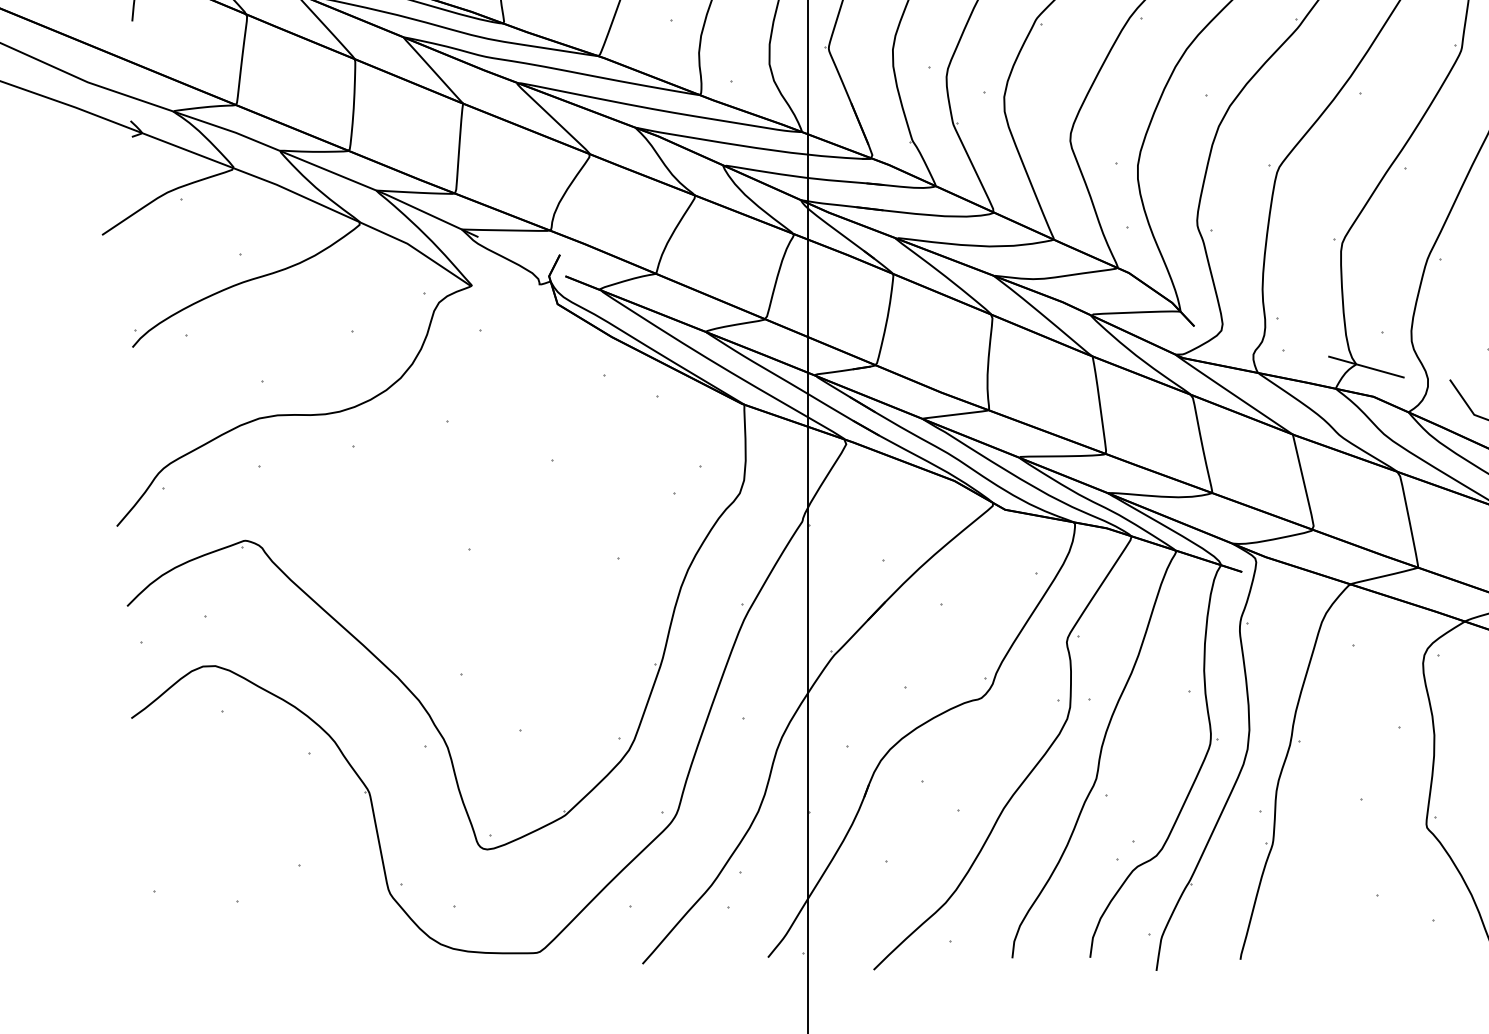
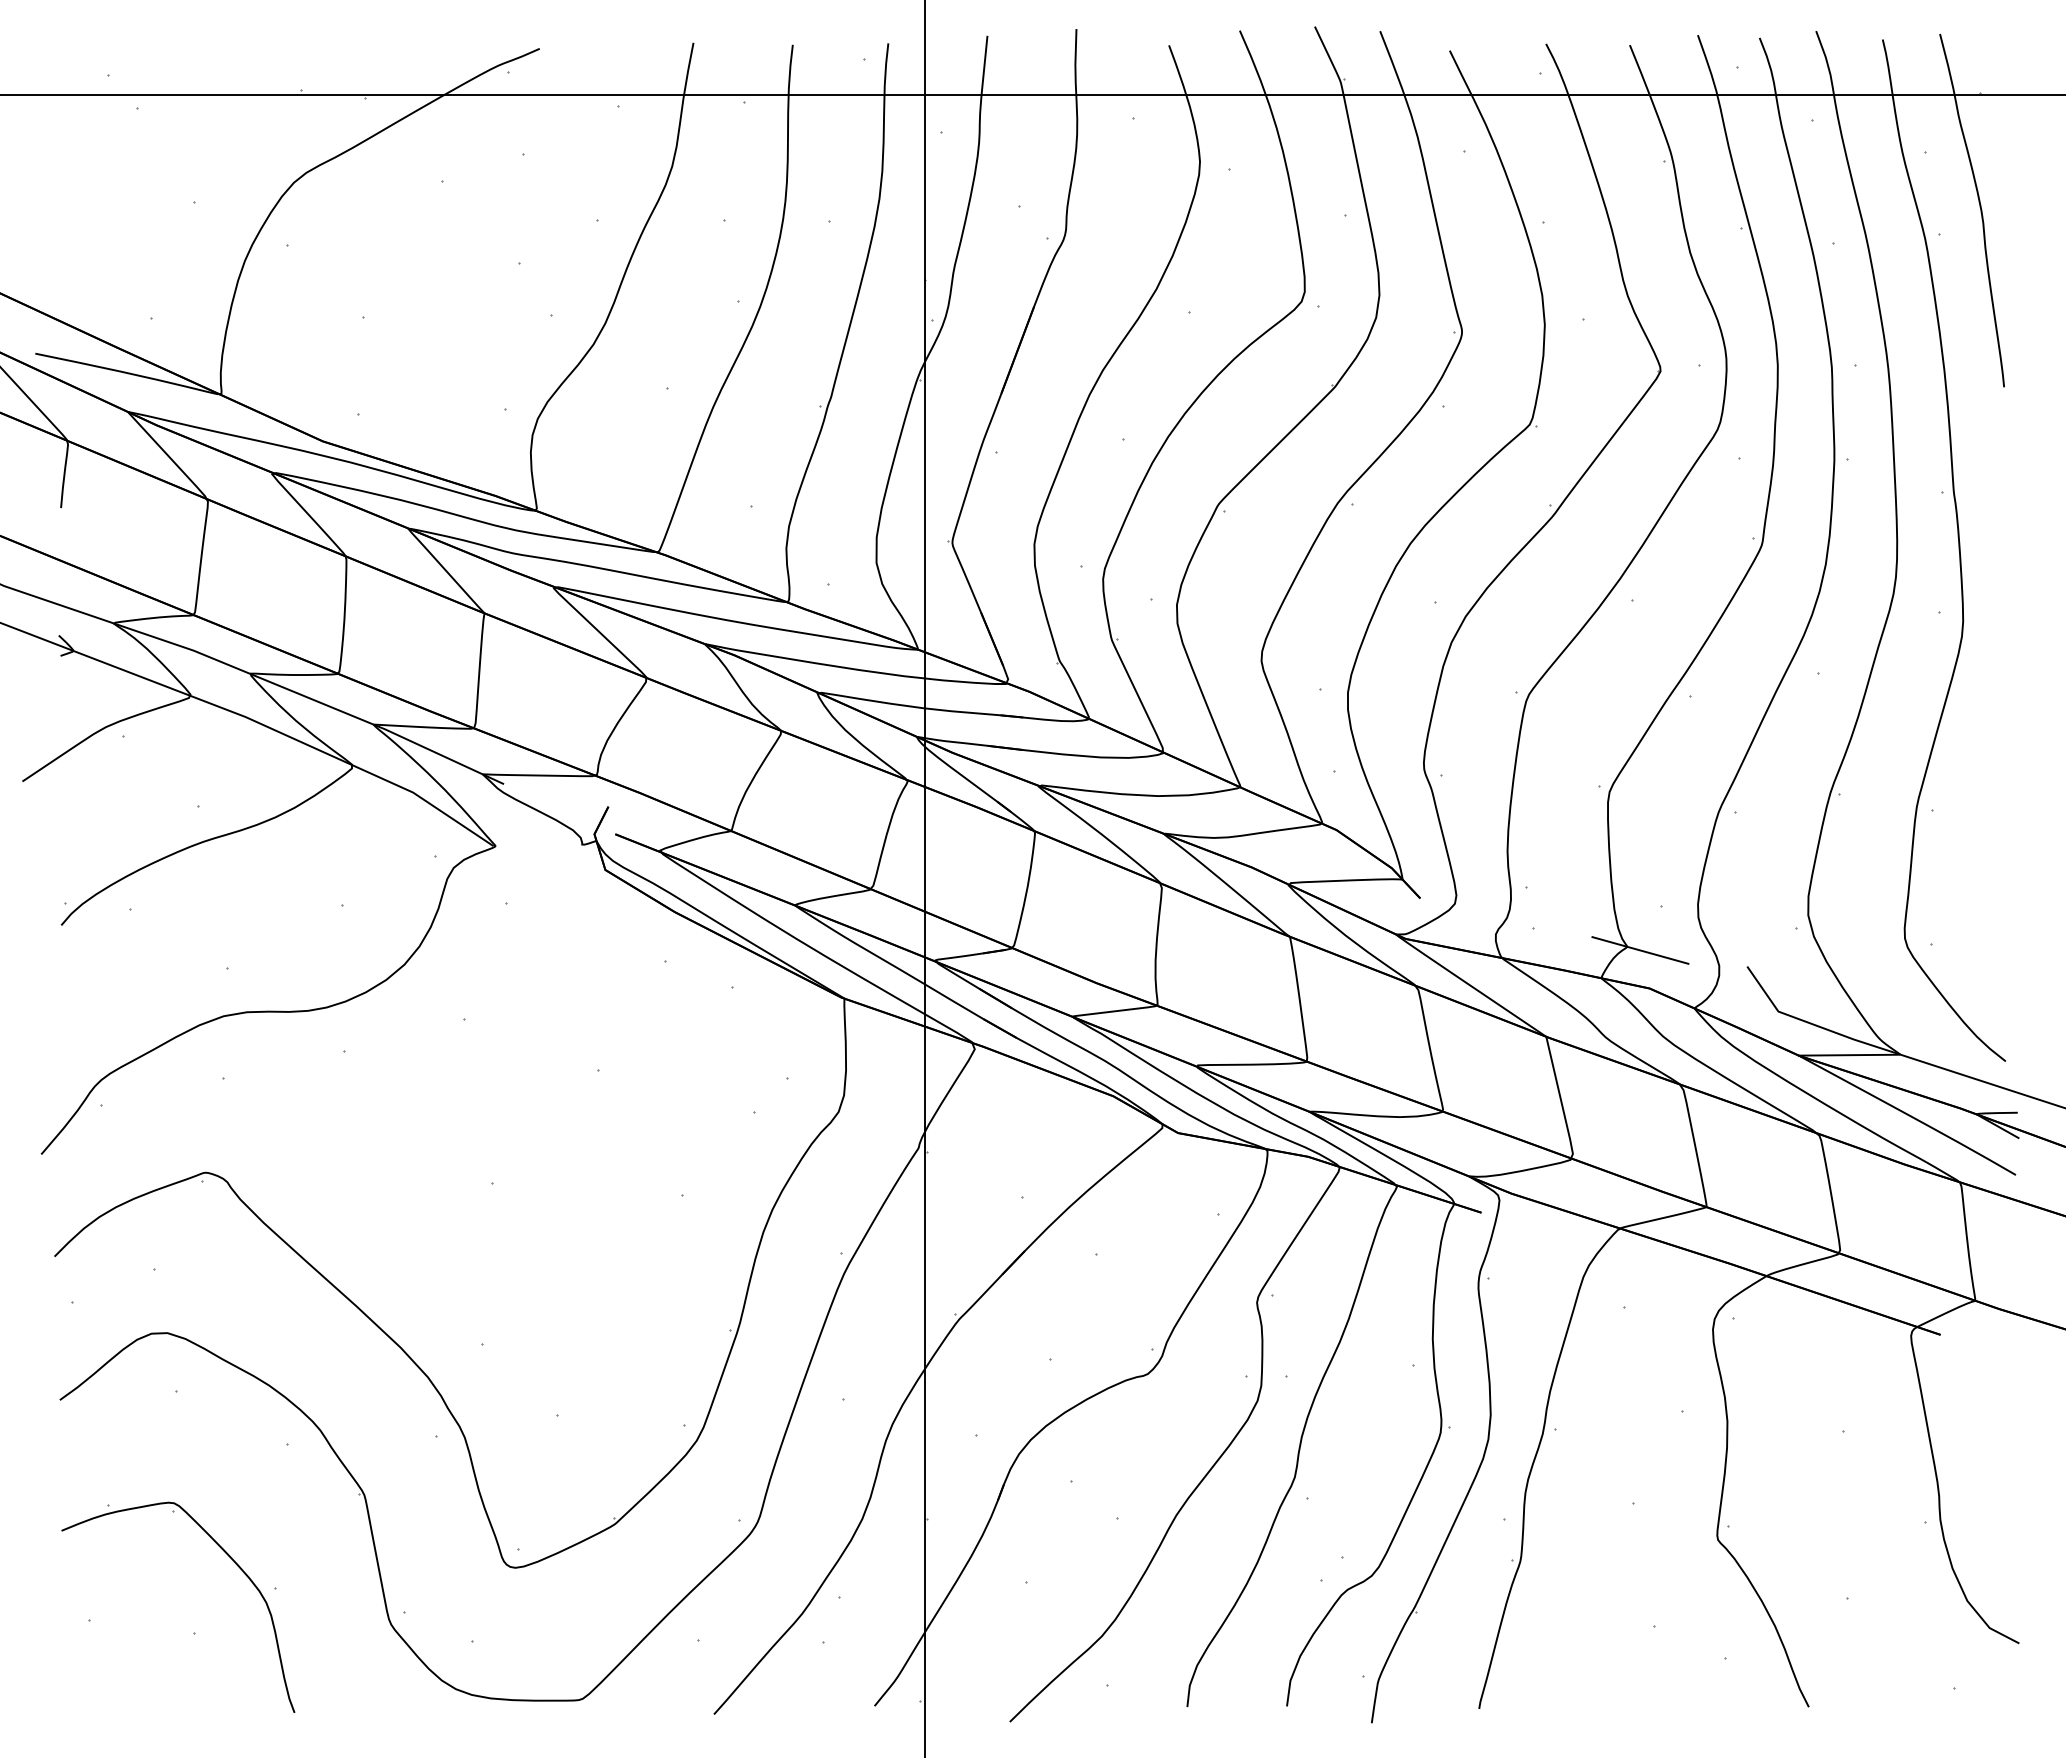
part: (263, 840) -> (228, 1556), added

